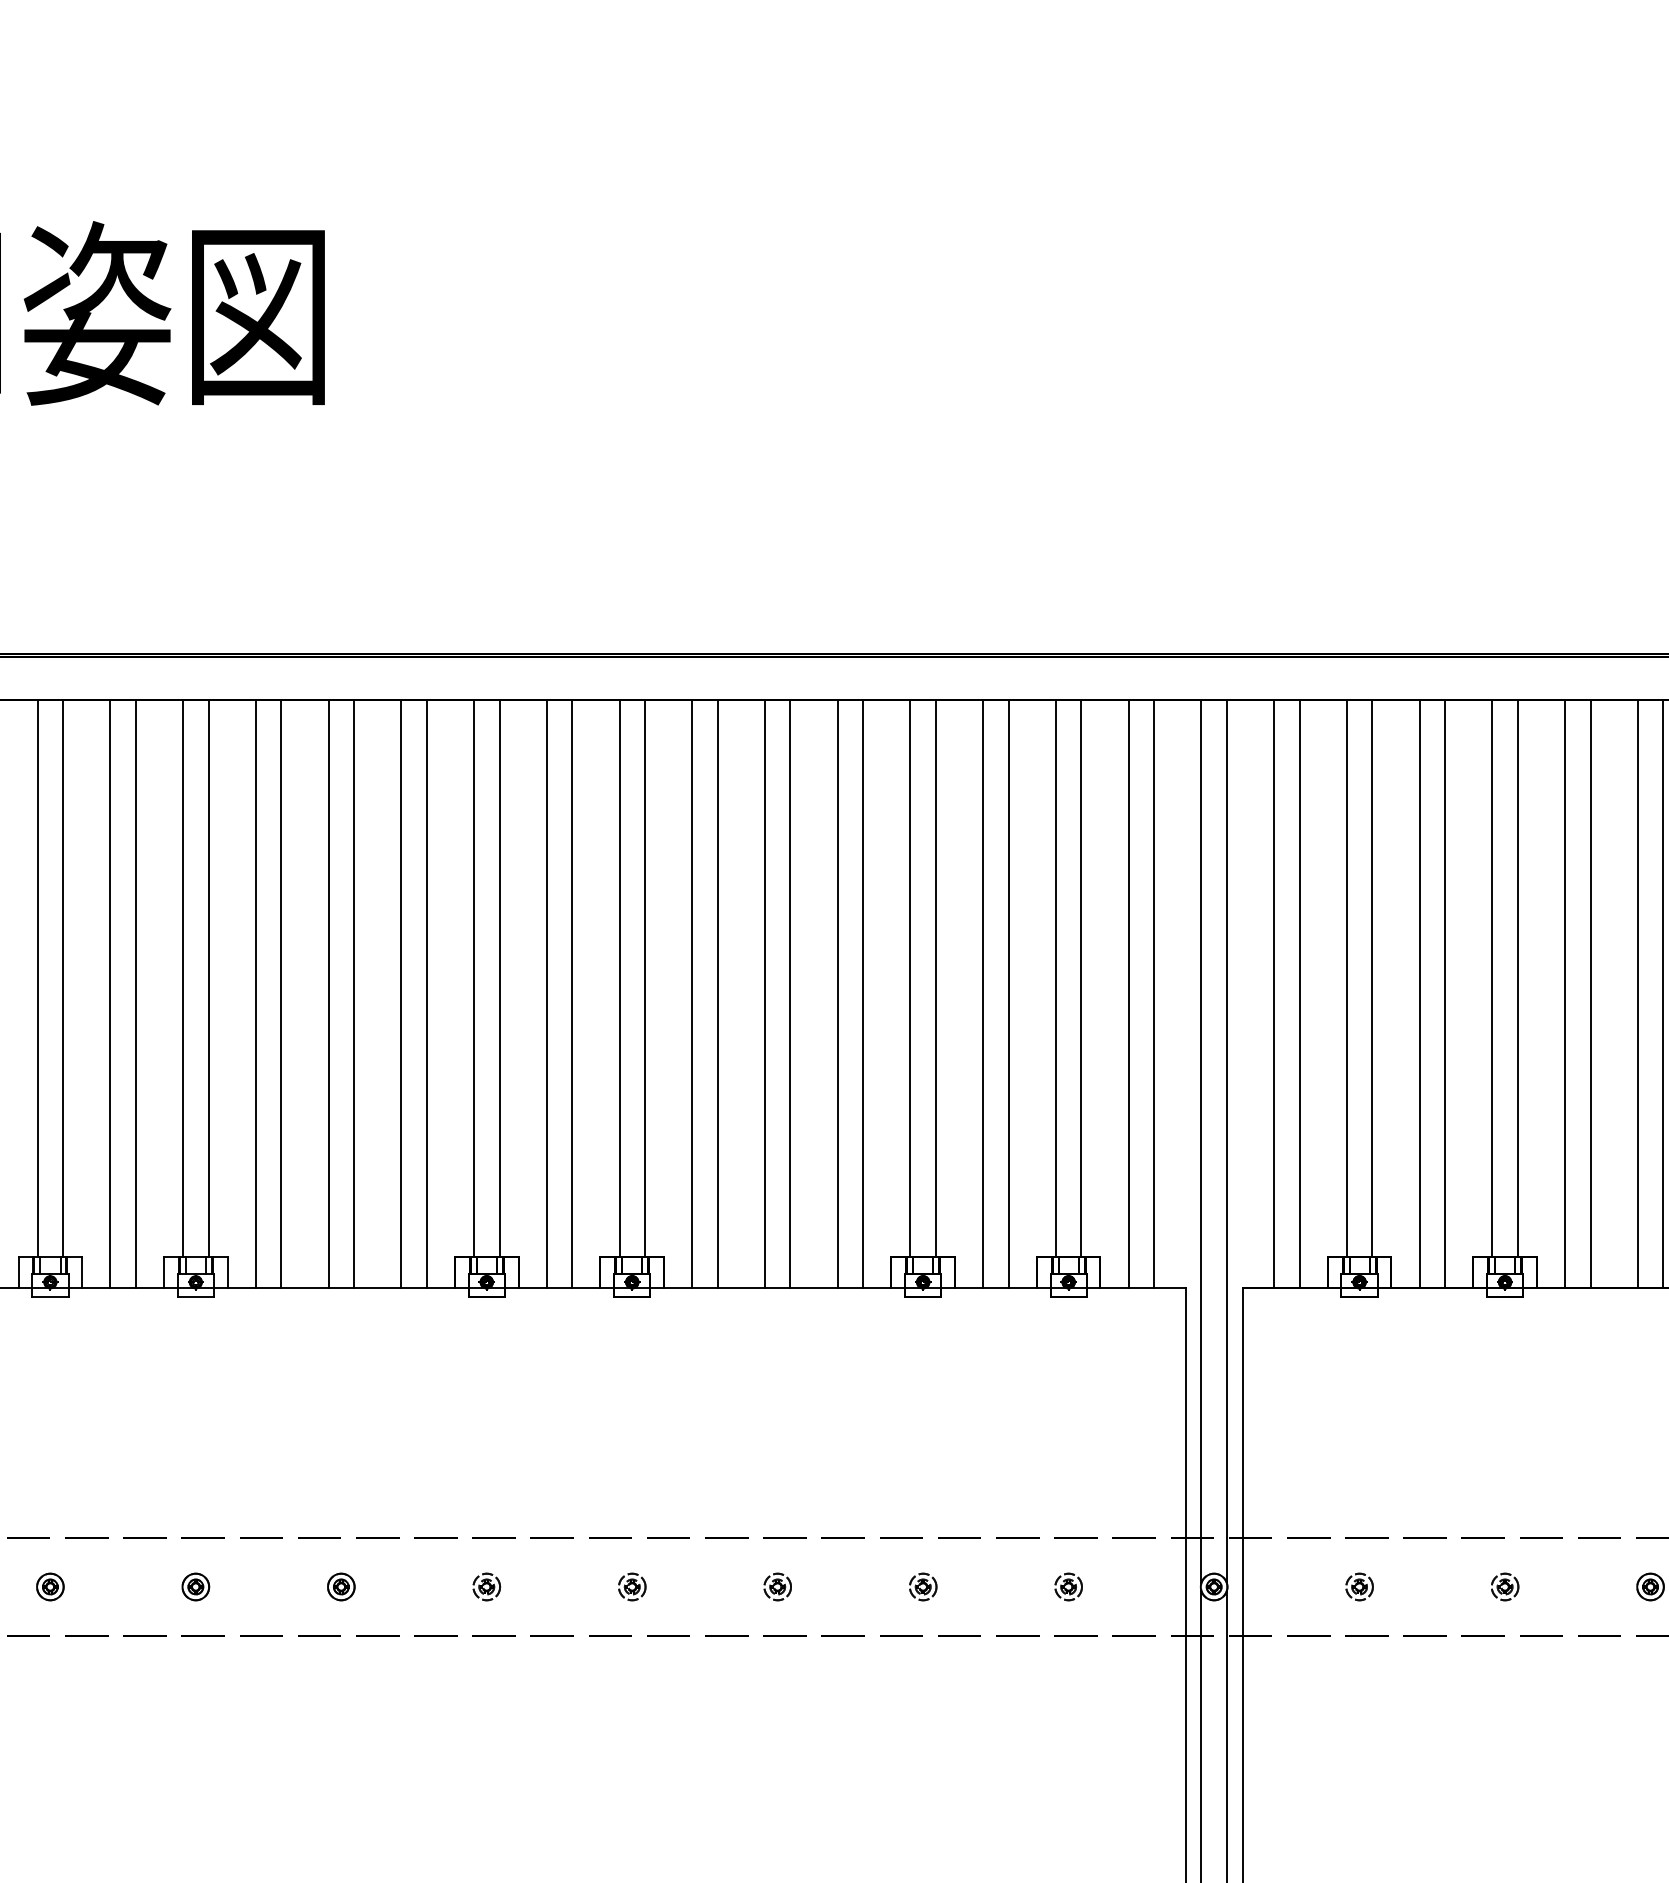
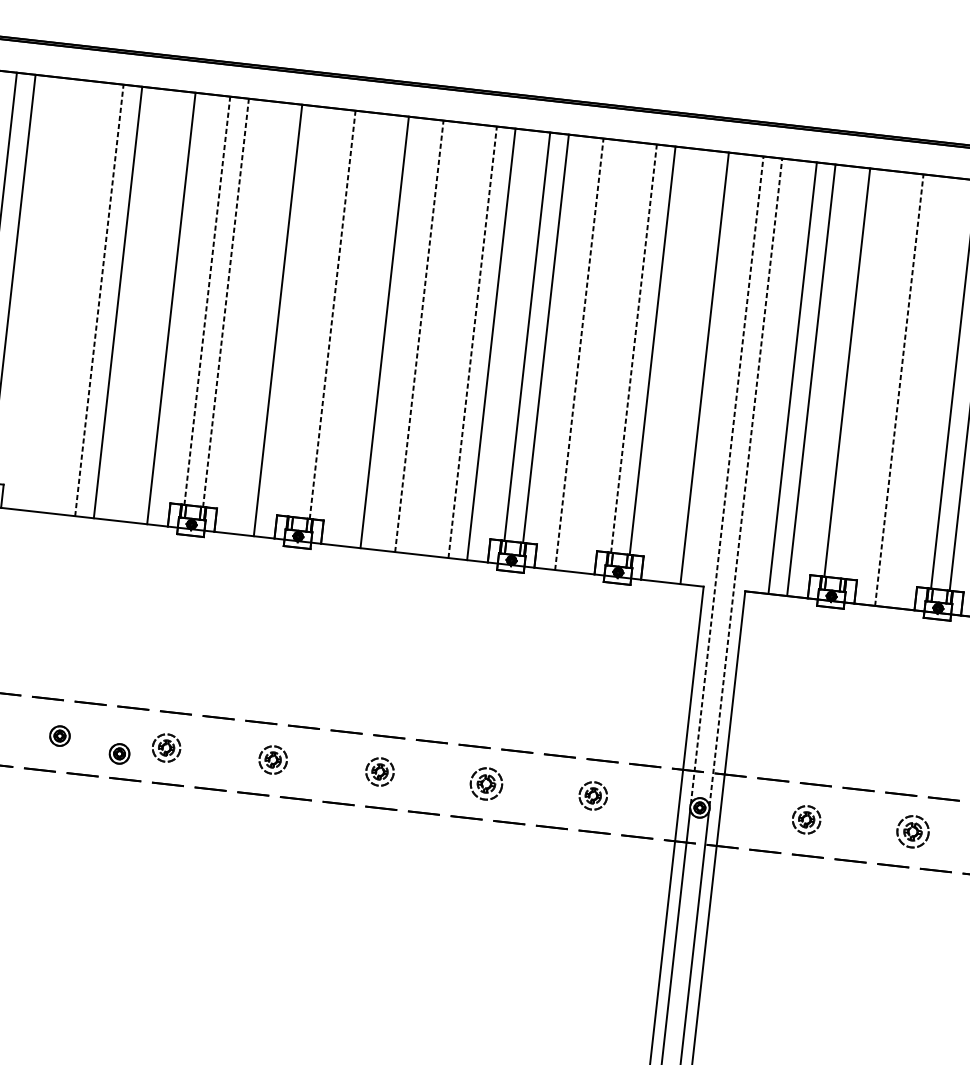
line: (474, 977) -> (207, 300), solid -> dashed
line: (499, 977) -> (226, 302), solid -> dashed
line: (619, 977) -> (314, 312), removed
line: (644, 977) -> (332, 314), solid -> dashed
line: (1055, 977) -> (633, 347), solid -> dashed
line: (1372, 977) -> (866, 374), removed
line: (255, 993) -> (45, 293), removed
line: (281, 993) -> (64, 296), removed
line: (328, 993) -> (99, 299), solid -> dashed
line: (401, 993) -> (152, 305), removed
line: (546, 993) -> (259, 317), removed
line: (692, 993) -> (366, 329), removed
line: (765, 993) -> (419, 335), solid -> dashed
line: (790, 993) -> (438, 337), removed
line: (837, 993) -> (472, 341), solid -> dashed
line: (983, 993) -> (579, 353), solid -> dashed
line: (1008, 993) -> (597, 355), removed
line: (1128, 993) -> (685, 365), removed
line: (1419, 993) -> (899, 389), solid -> dashed
line: (1445, 993) -> (918, 391), removed
line: (1201, 1141) -> (727, 480), solid -> dashed
line: (1226, 1141) -> (745, 482), solid -> dashed
part: (486, 1586) -> (166, 747), size x1.4
part: (632, 1586) -> (273, 759), size x1.4
part: (777, 1586) -> (379, 771), size x1.4
part: (923, 1586) -> (486, 783), size x1.6
part: (1068, 1586) -> (593, 795), size x1.4
part: (1359, 1586) -> (806, 819), size x1.4
part: (1505, 1586) -> (913, 831), size x1.6
part: (424, 1601) -> (119, 753), added

